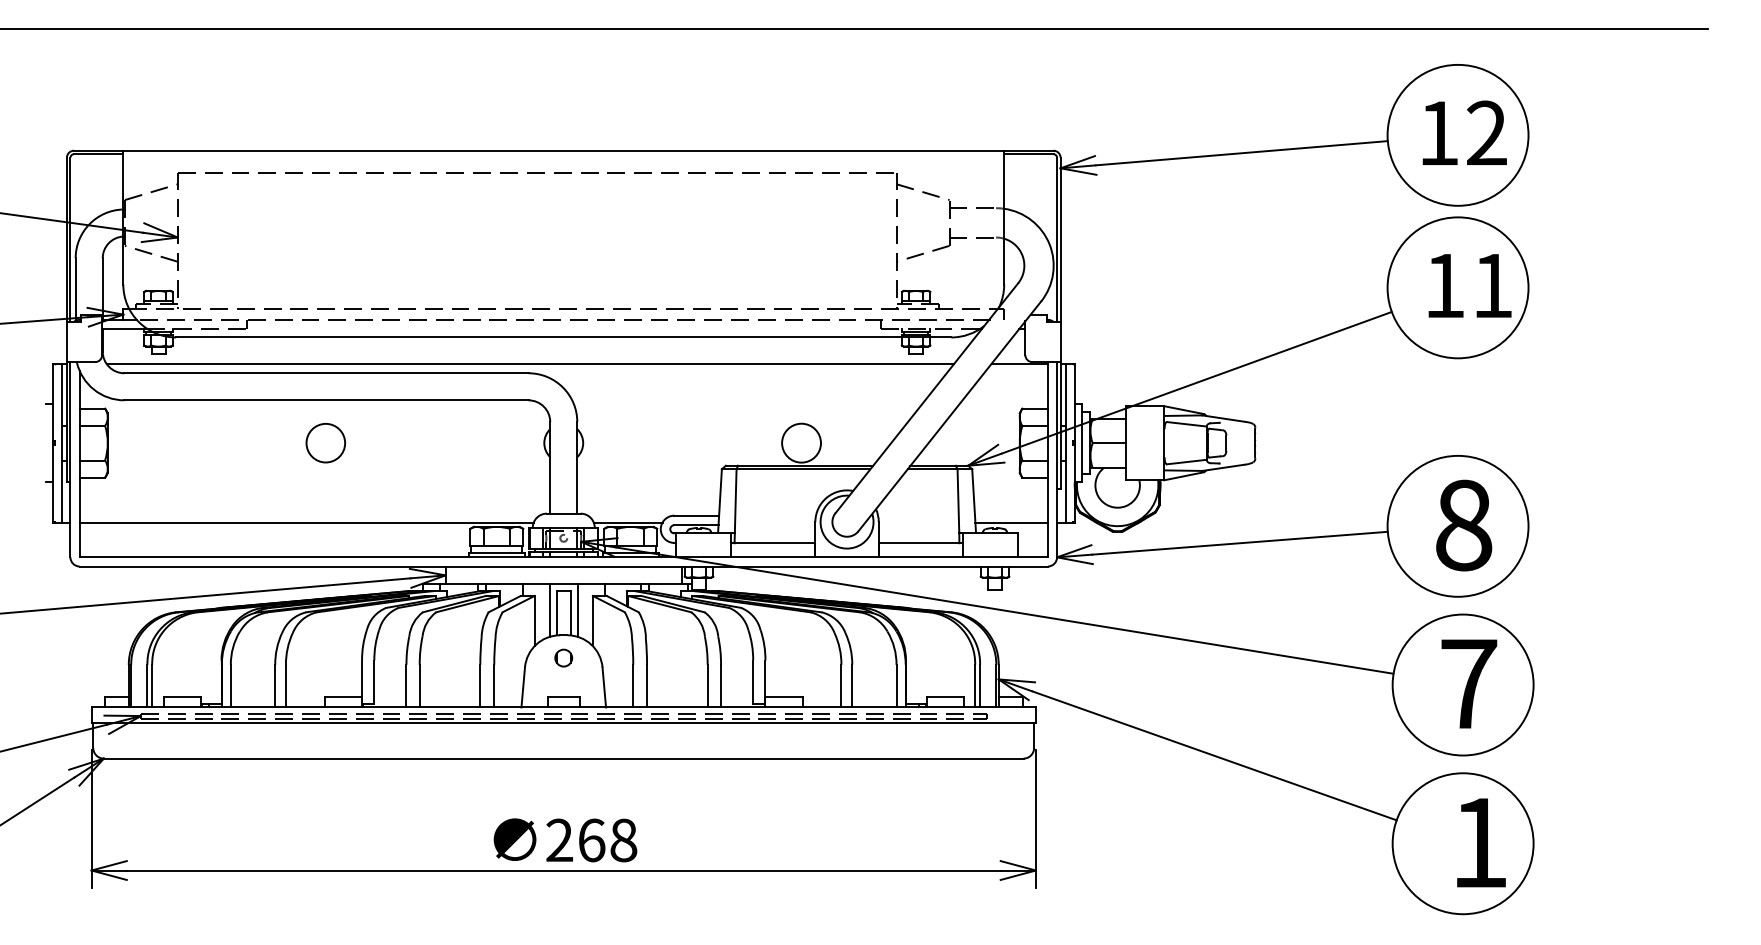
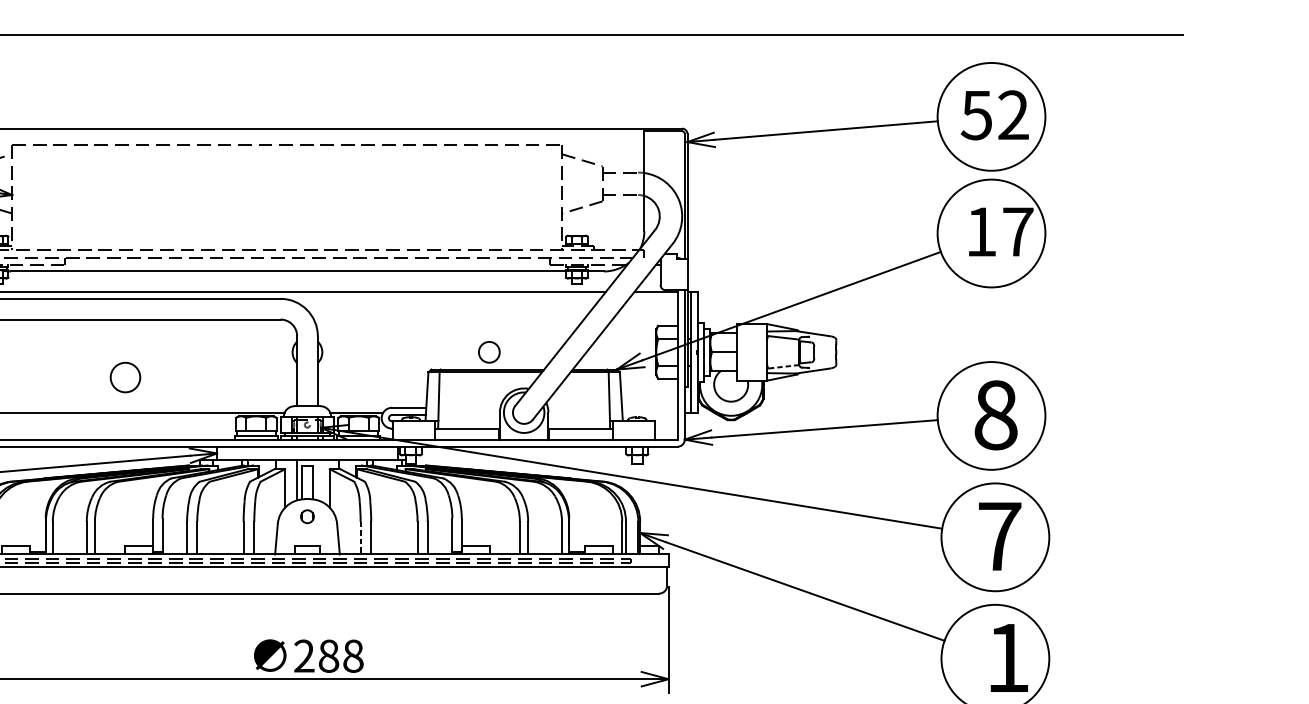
text: (1437, 133) -> (975, 115), 12 -> 52
text: (1493, 285) -> (1018, 231), 11 -> 17
circle: (801, 442) -> (489, 351), size x0.7
circle: (325, 443) -> (125, 377), moved
line: (1186, 462) -> (783, 367), solid -> dashed
line: (1011, 522) -> (649, 413), removed
line: (577, 610) -> (317, 480), removed
line: (633, 686) -> (360, 538), solid -> dashed
text: (591, 840) -> (328, 656), 268 -> 288

